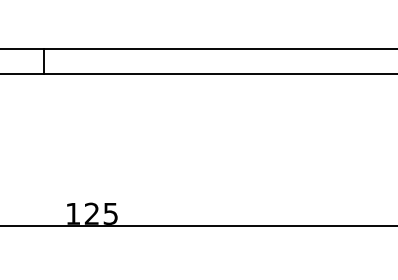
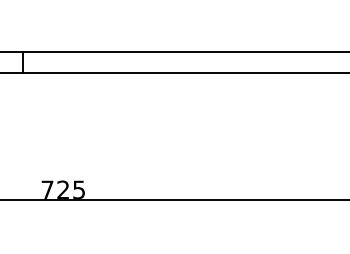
text: (73, 213) -> (47, 189), 125 -> 725

